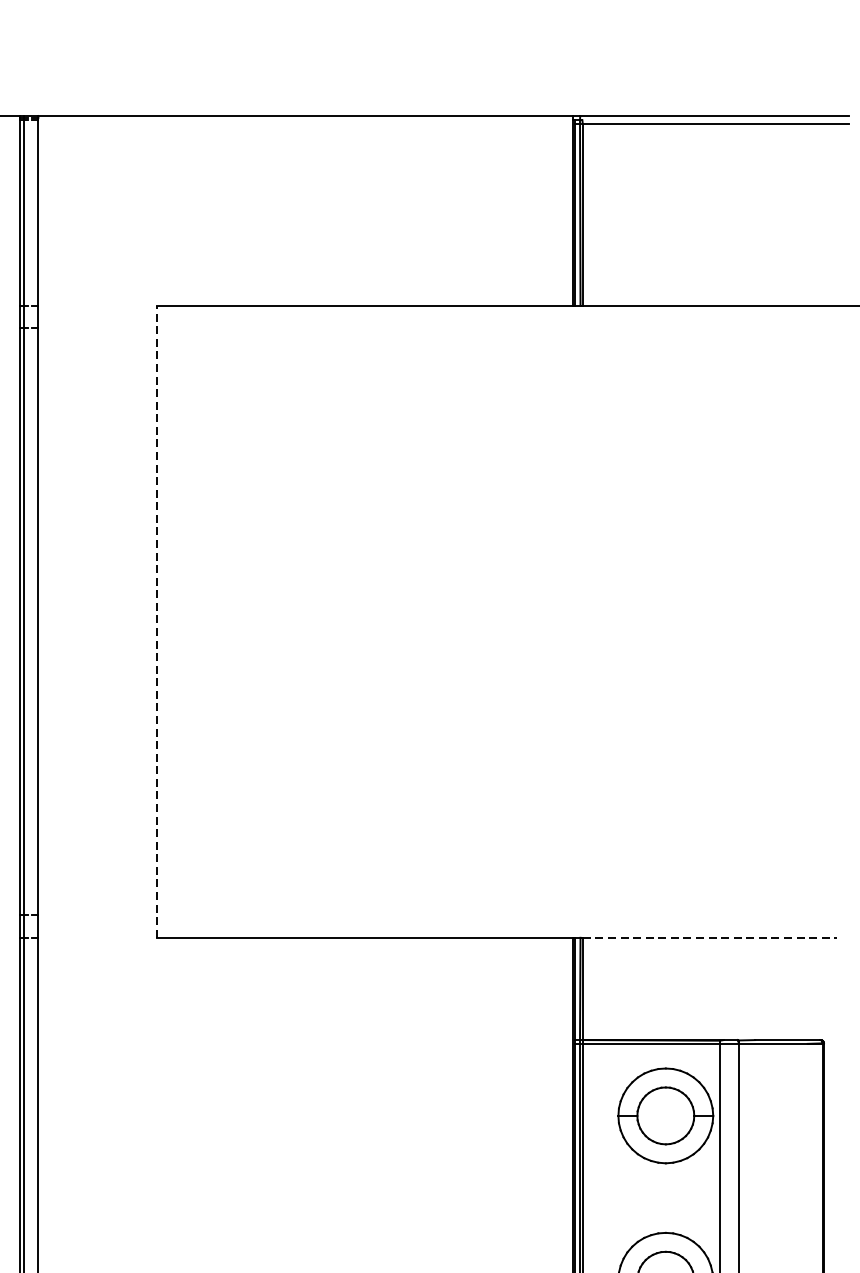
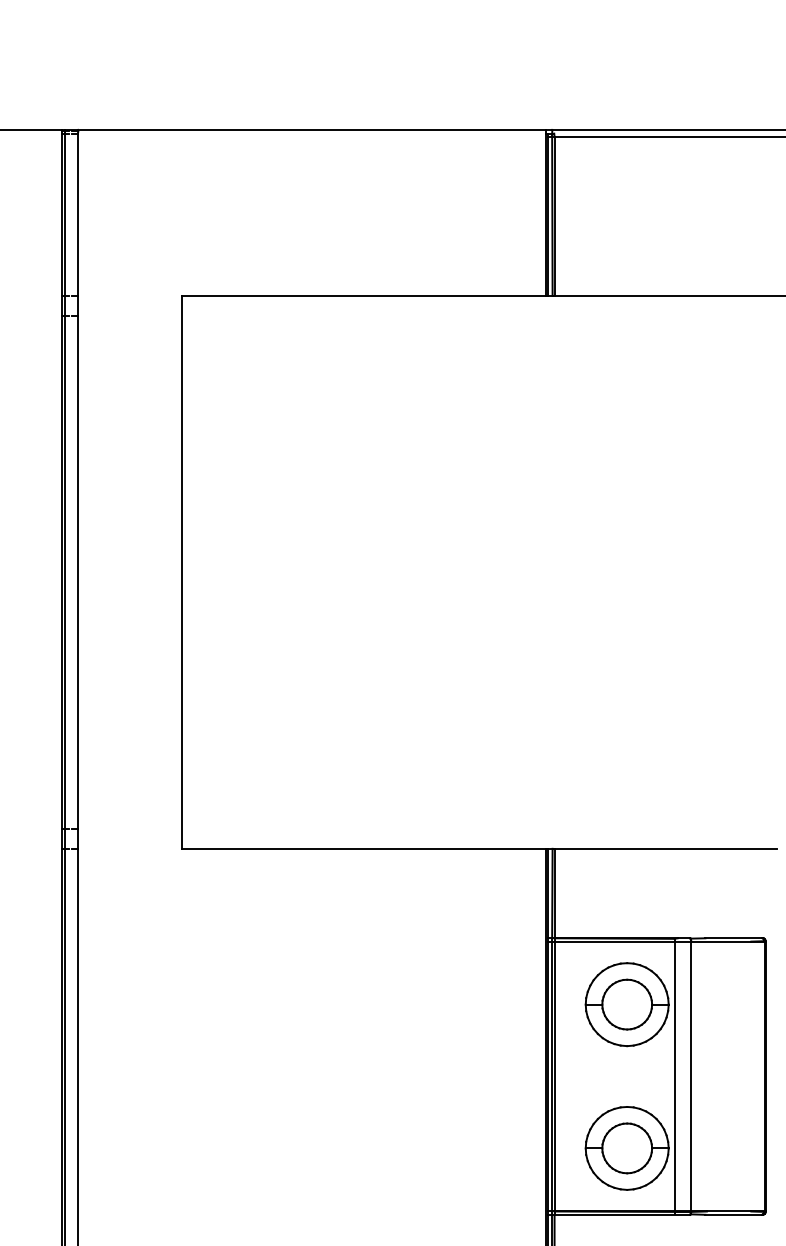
line: (157, 621) -> (182, 572), dashed -> solid
line: (709, 937) -> (665, 848), dashed -> solid

